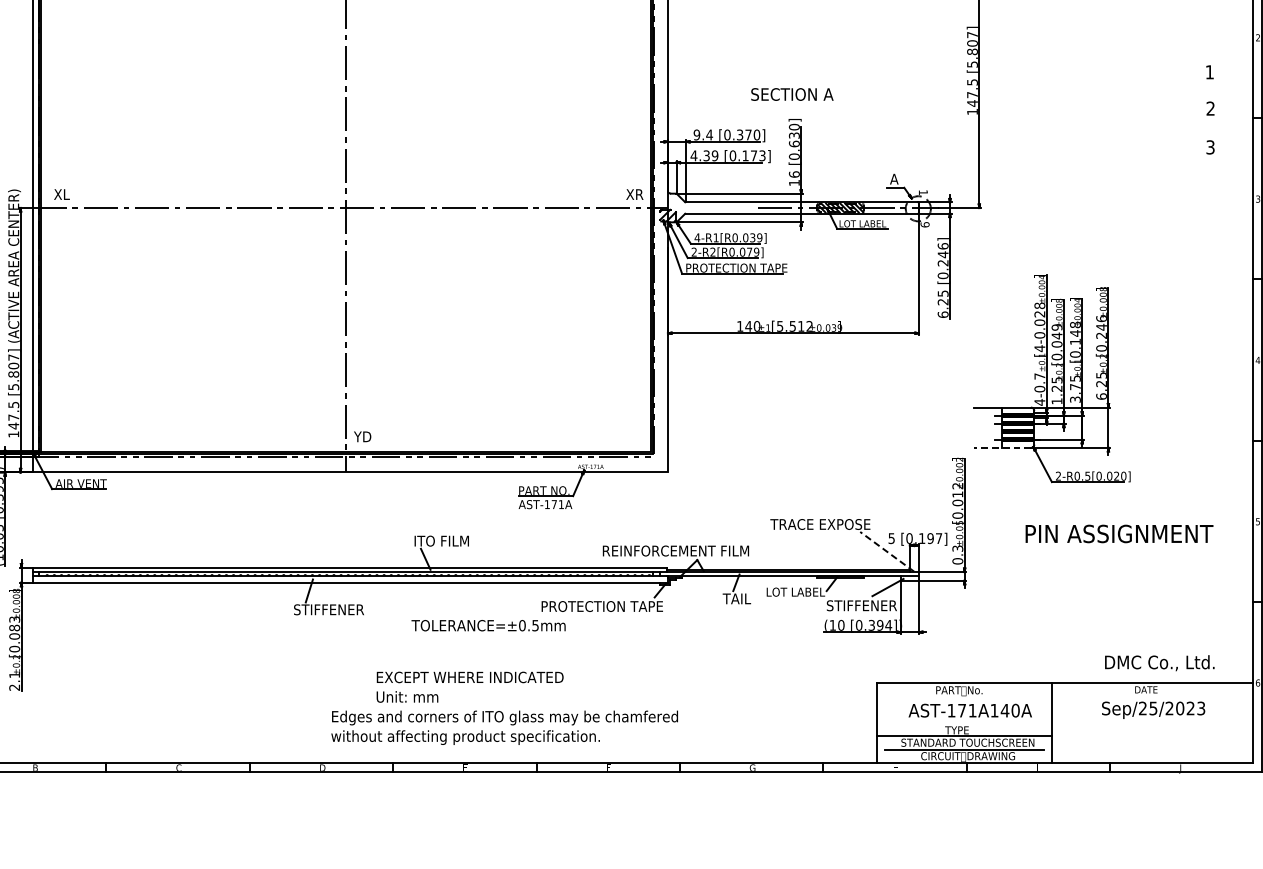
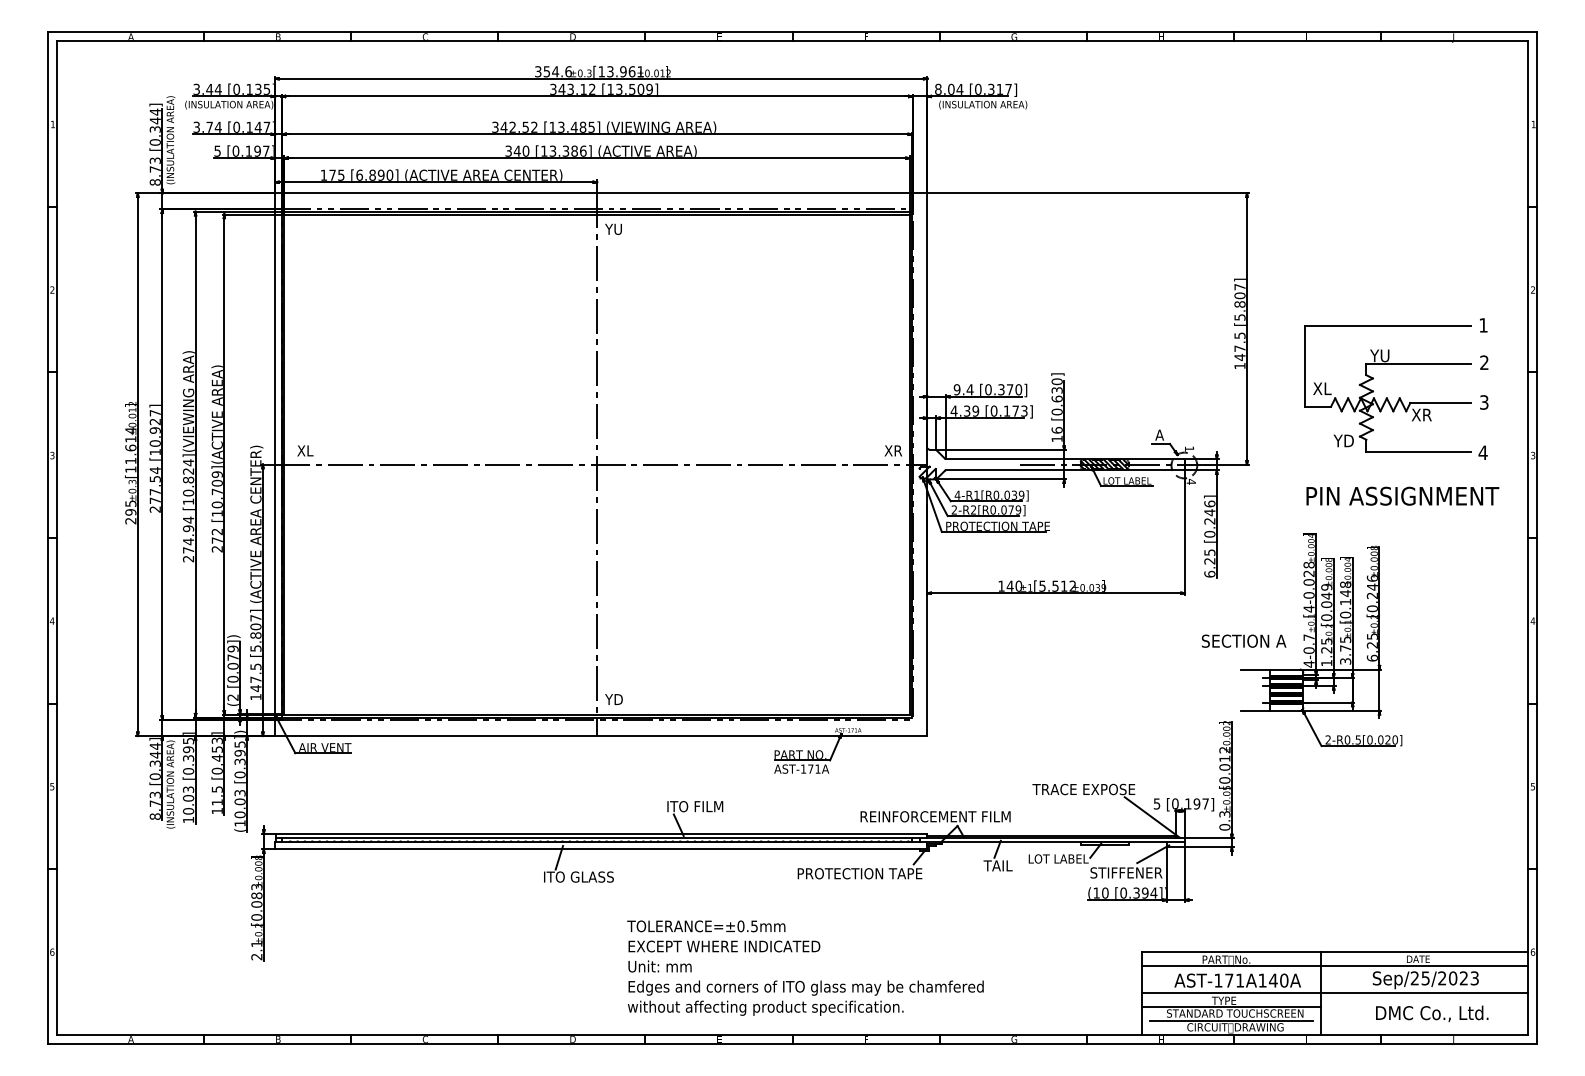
text: (791, 93) -> (1243, 640), moved
part: (1127, 142) -> (1399, 397), added
text: (924, 224) -> (1190, 481), 9 -> 4
line: (1002, 447) -> (1270, 710), dashed -> solid
text: (1119, 533) -> (1402, 495), moved
line: (886, 551) -> (1151, 817), dashed -> solid
text: (329, 609) -> (579, 876), STIFFENER -> ITO GLASS
text: (488, 625) -> (706, 926), moved
text: (1160, 662) -> (1432, 1013), moved
line: (1064, 695) -> (1334, 965), added
line: (1064, 723) -> (1334, 993), added
text: (504, 727) -> (805, 997), moved

